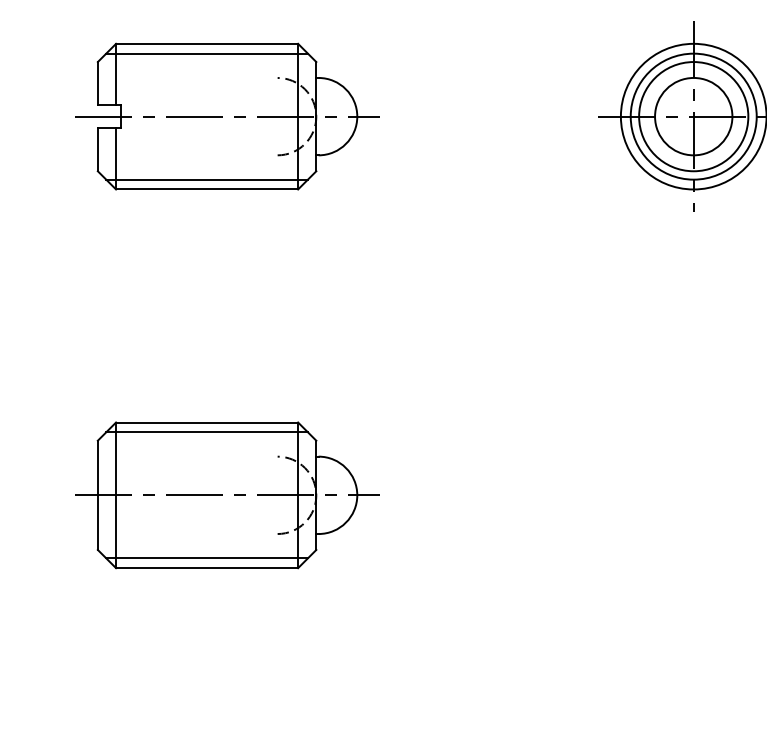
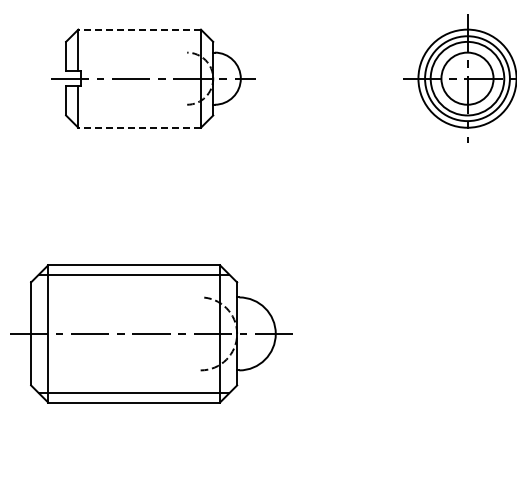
line: (206, 43) -> (139, 29), solid -> dashed
line: (206, 54) -> (139, 36), removed
line: (206, 180) -> (139, 121), removed
line: (206, 189) -> (139, 127), solid -> dashed
part: (227, 494) -> (153, 333), size x1.4

